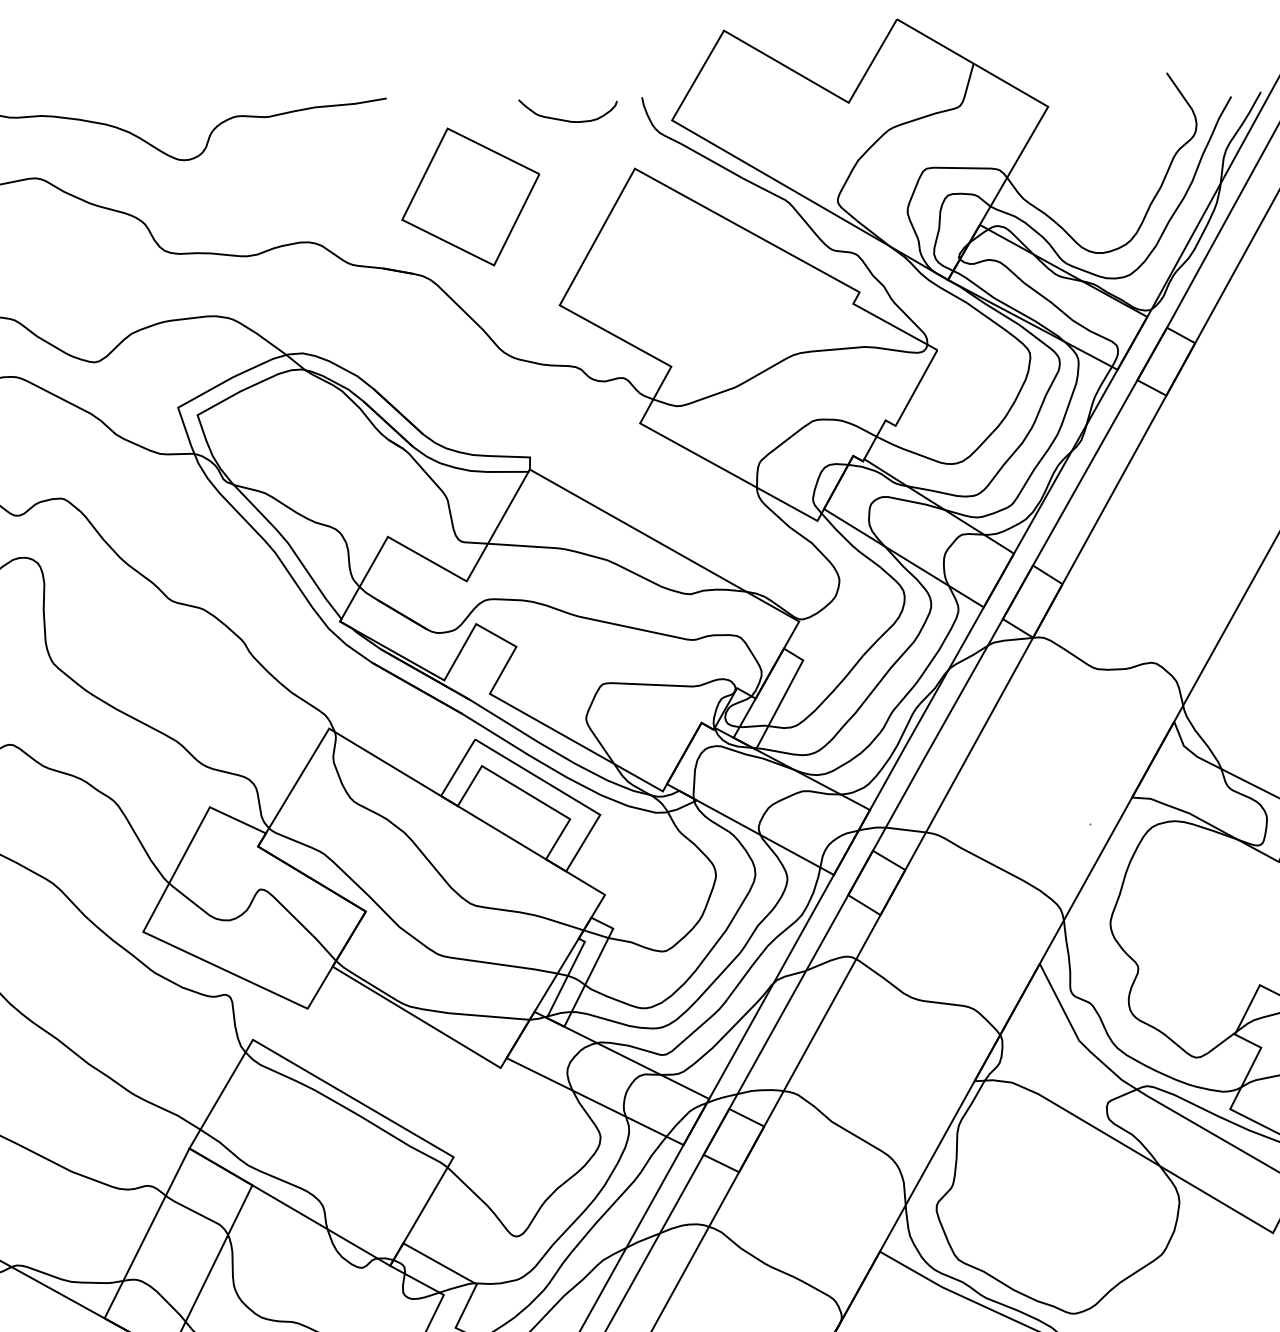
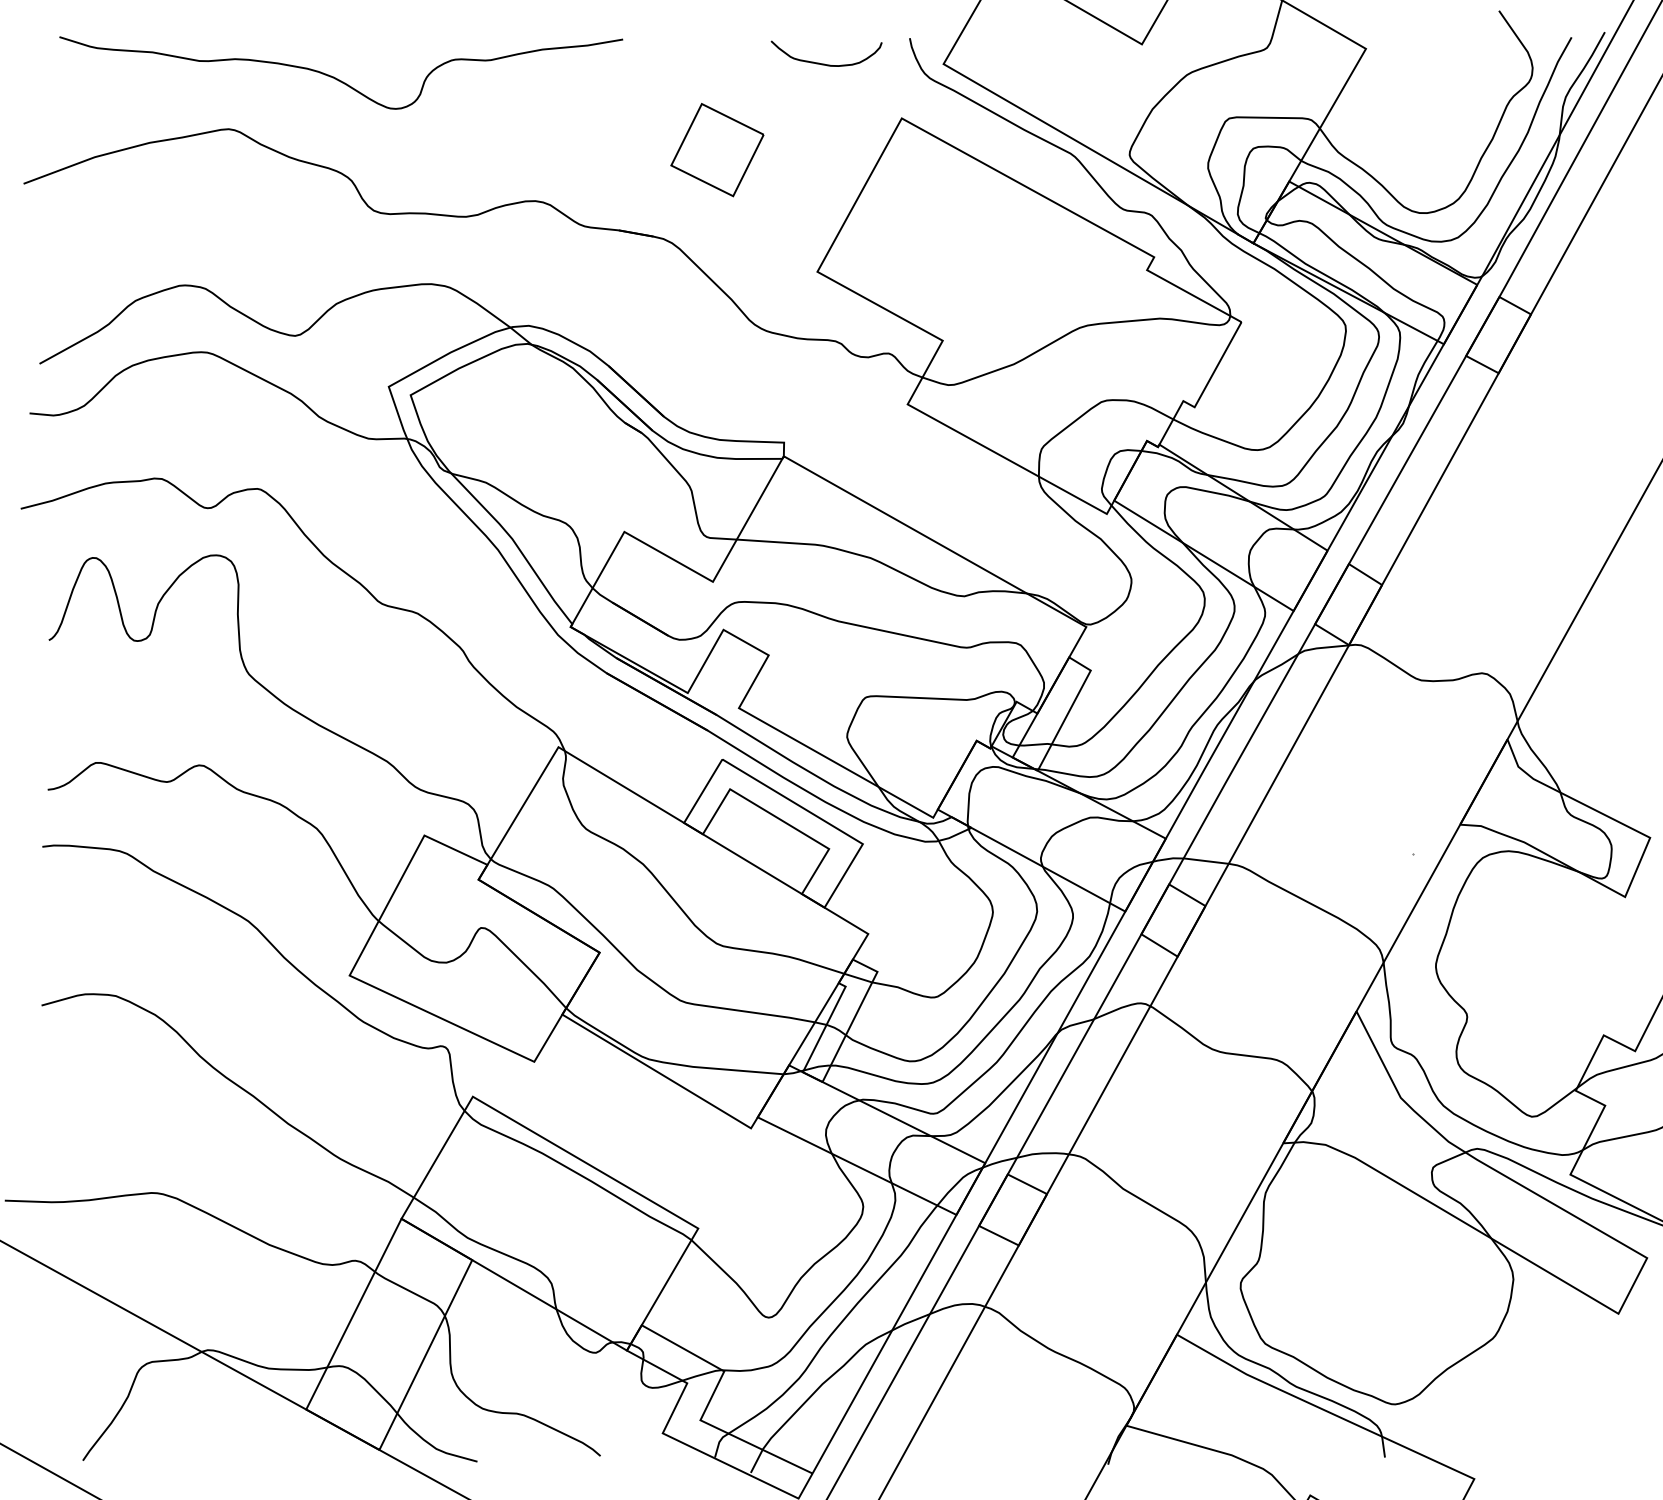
part: (470, 196) -> (717, 149), size x0.6

